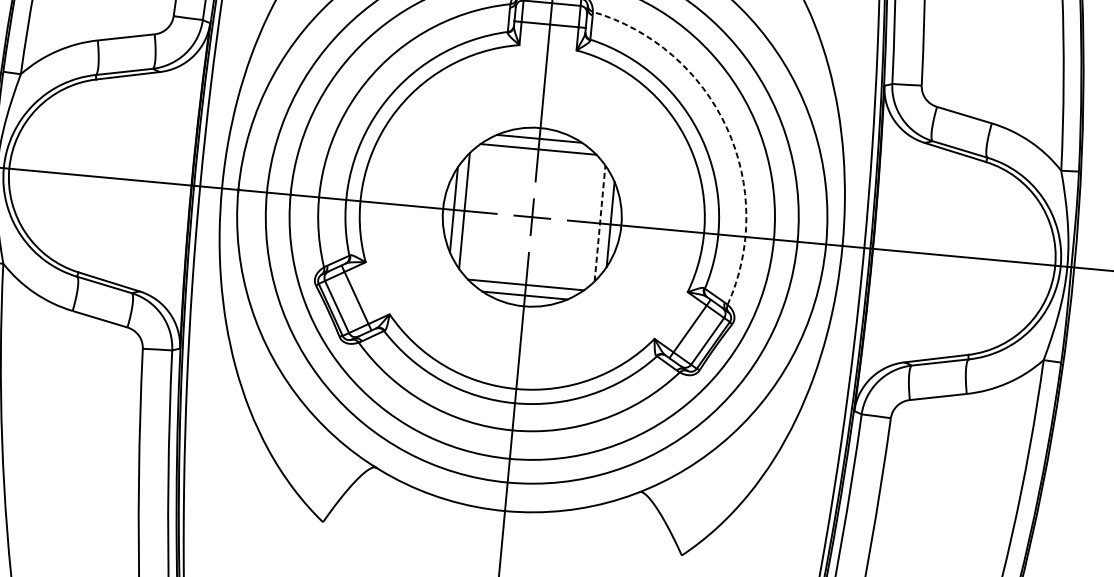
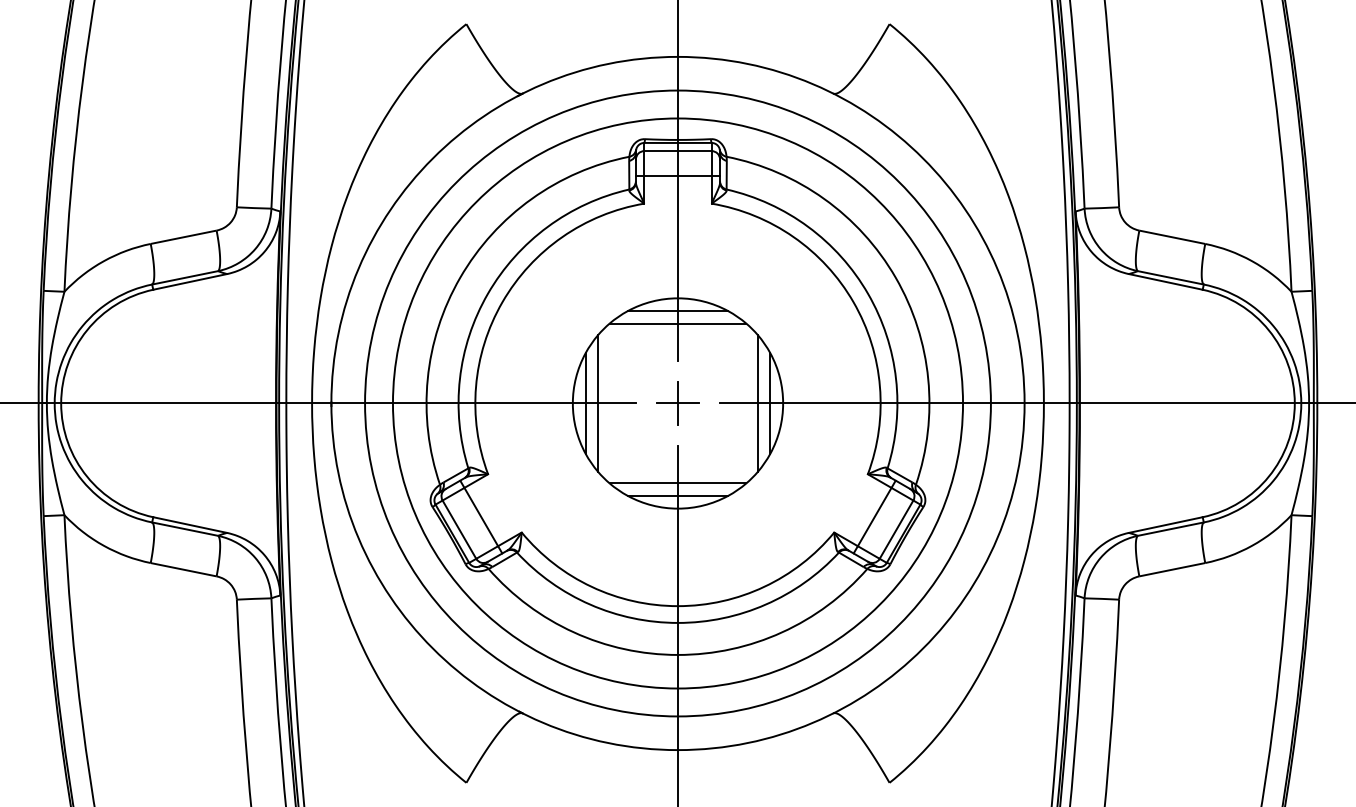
arc: (726, 127) -> (895, 277), dashed -> solid
line: (599, 223) -> (757, 403), dashed -> solid

